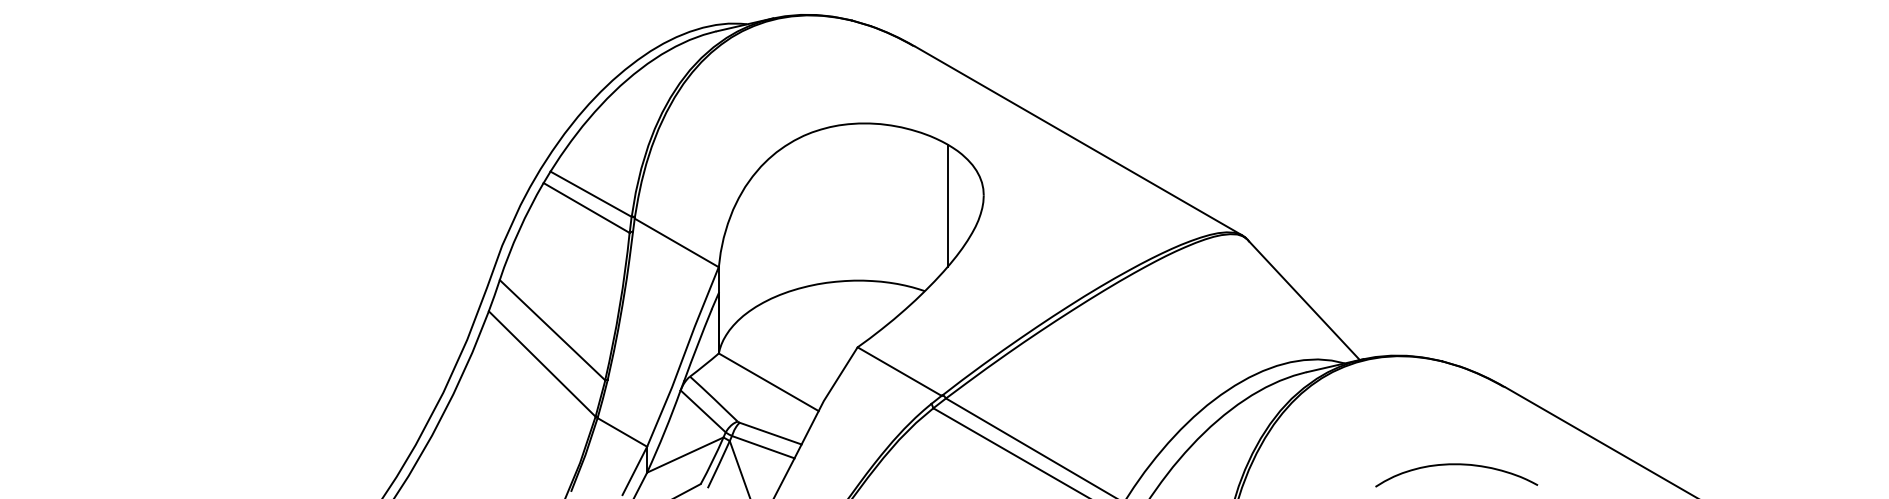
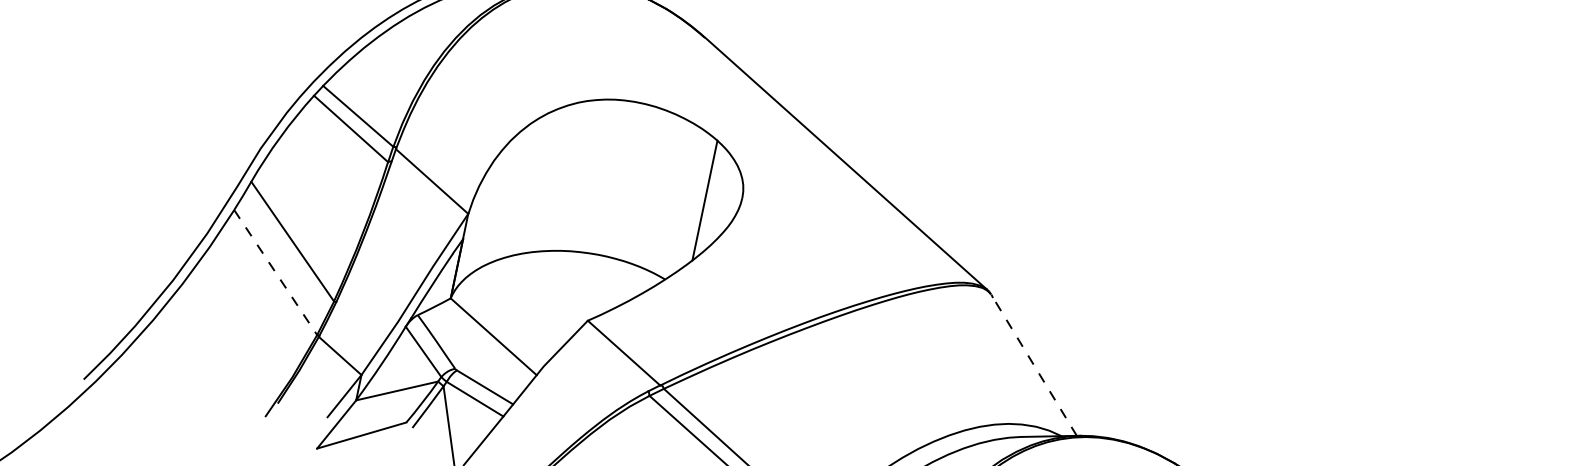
line: (1302, 298) -> (1033, 363), solid -> dashed
line: (542, 364) -> (275, 273), solid -> dashed

